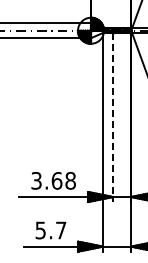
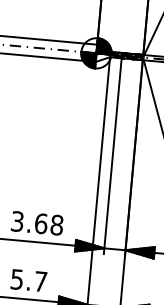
line: (112, 118) -> (112, 157), dashed -> solid

